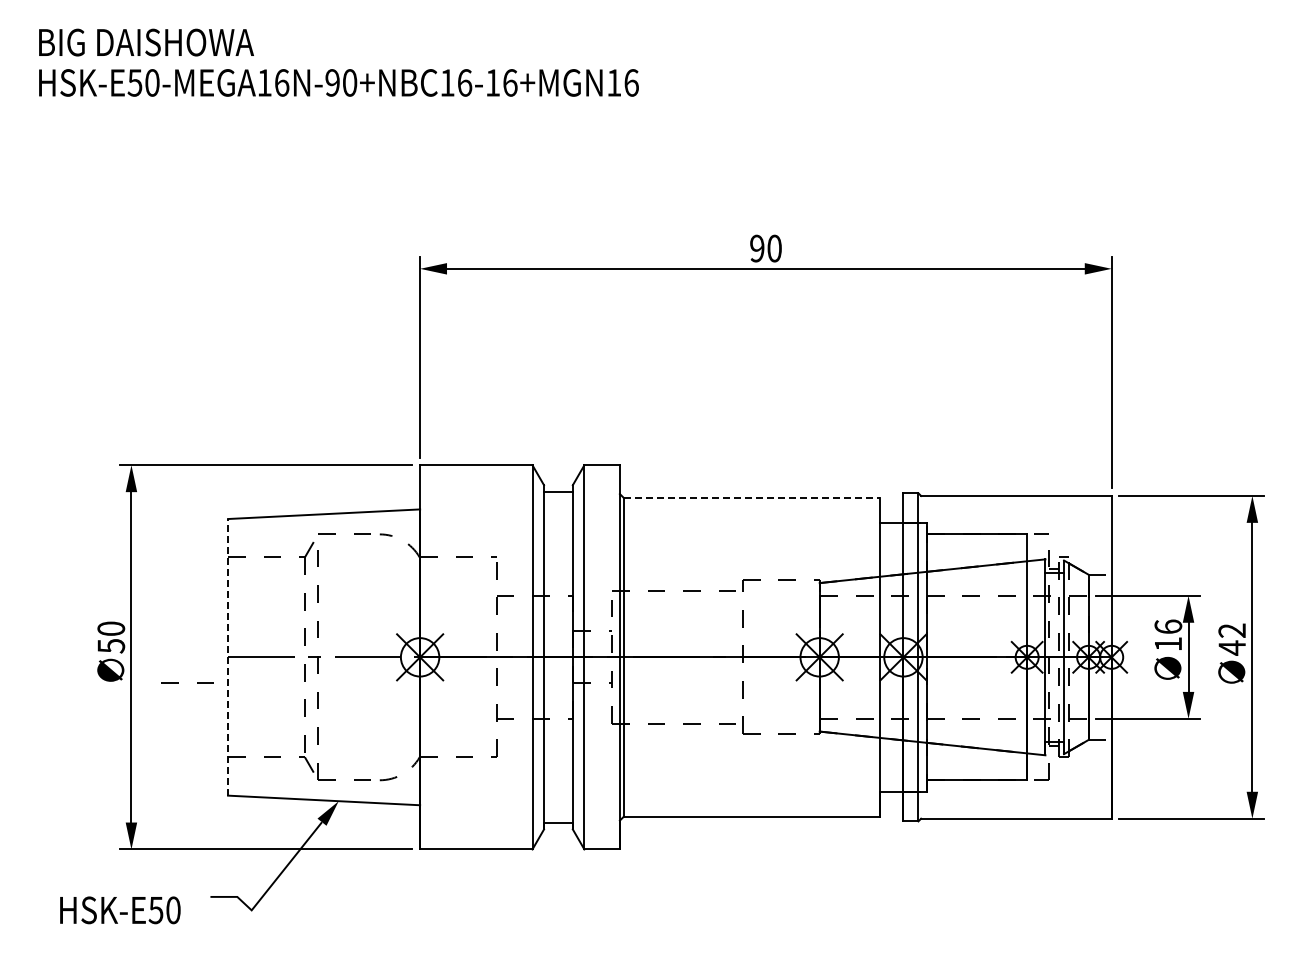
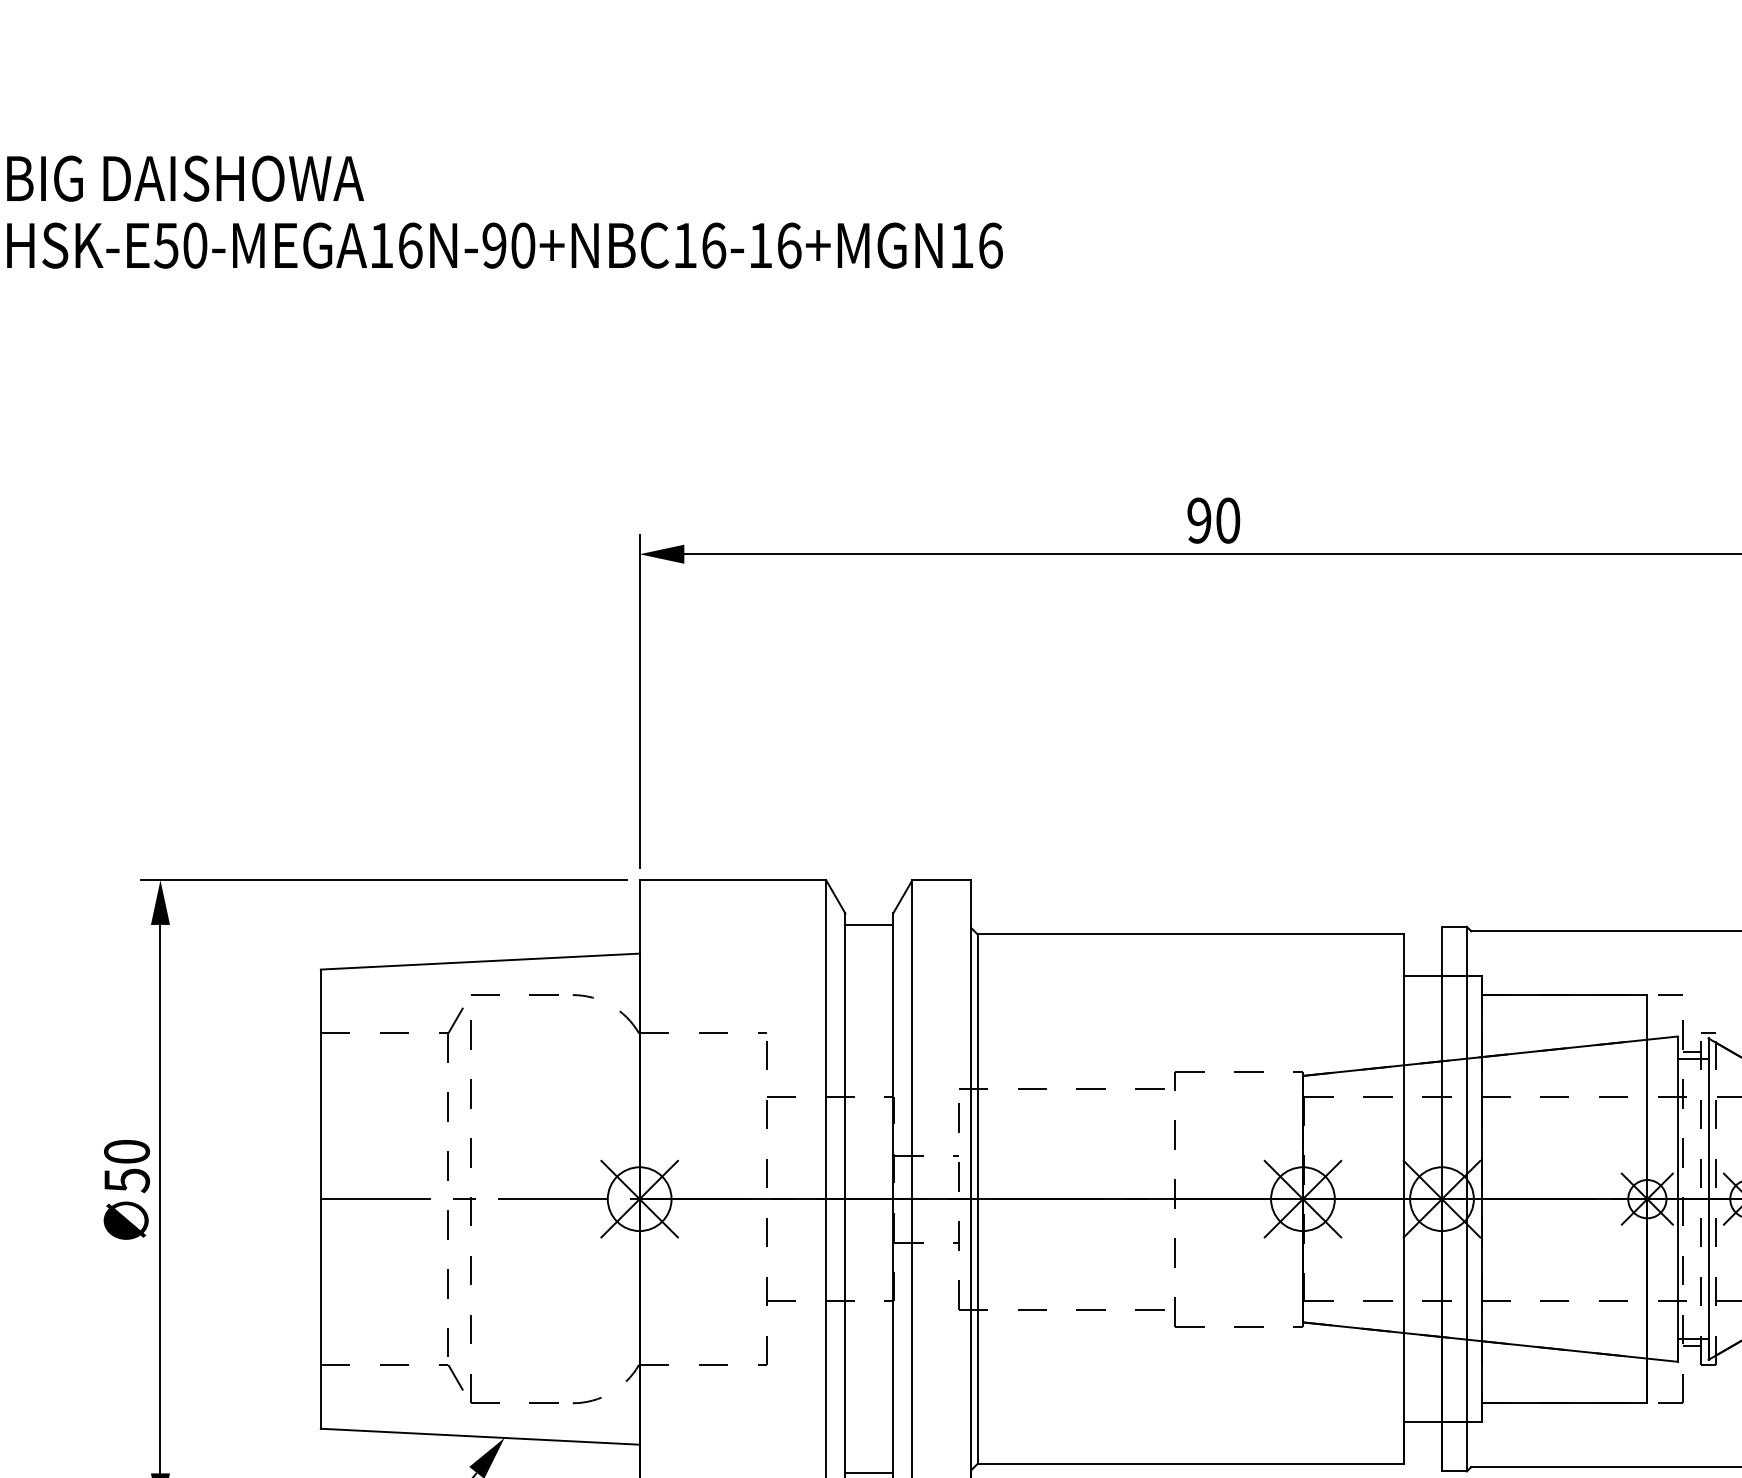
line: (752, 497) -> (1191, 933), dashed -> solid
line: (228, 656) -> (321, 1197), dashed -> solid
line: (178, 682) -> (238, 1240), removed

